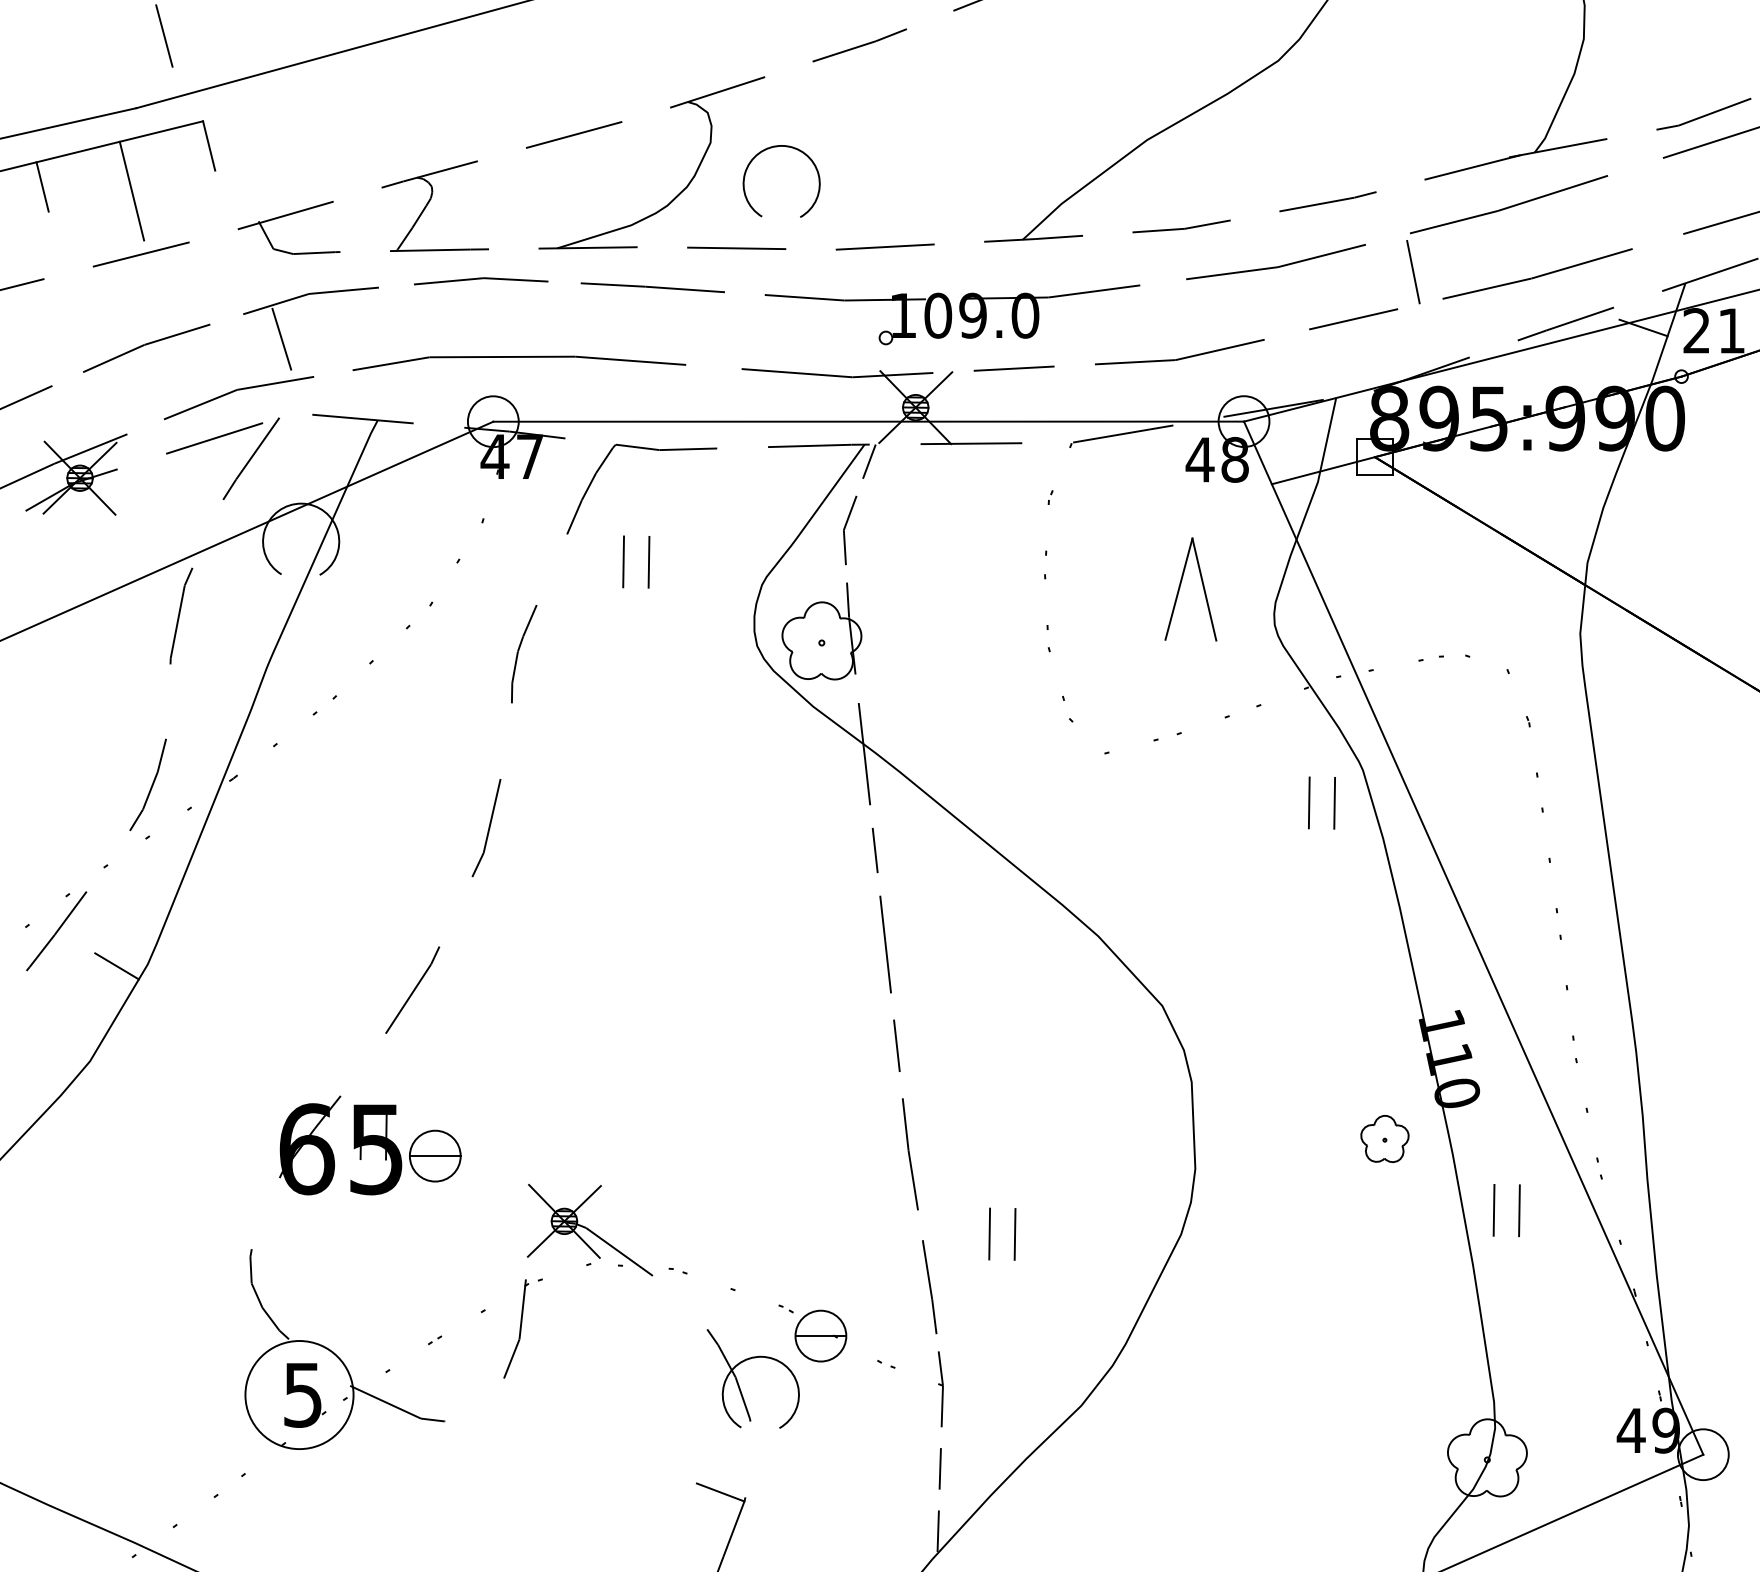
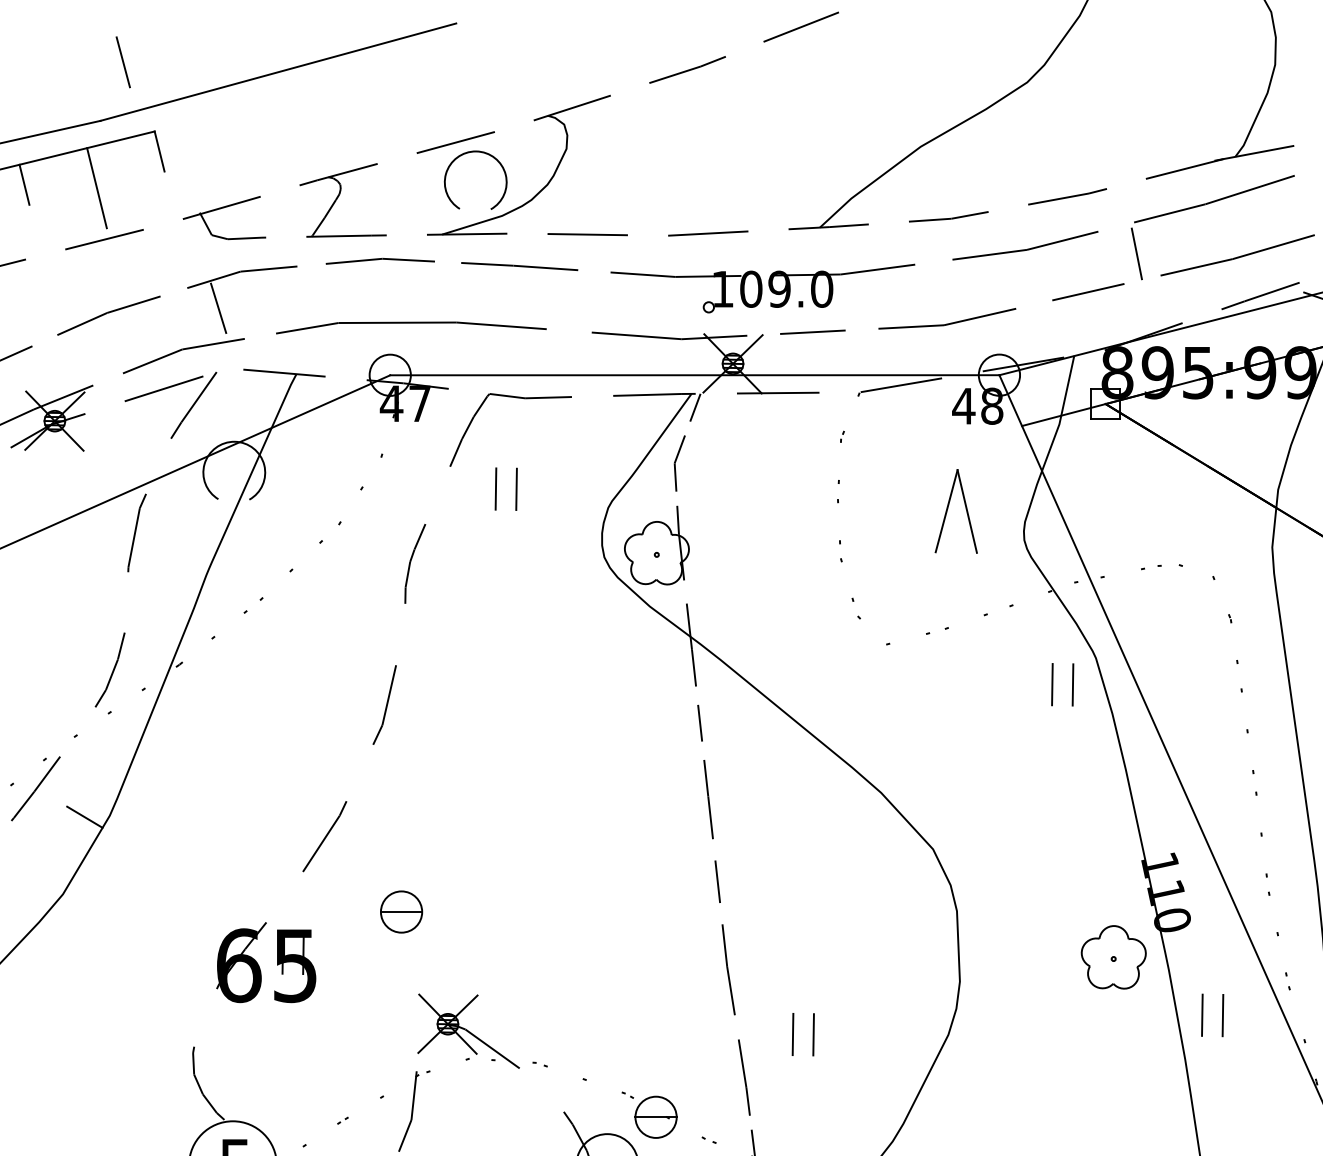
part: (777, 147) -> (472, 152), moved
part: (1384, 1138) -> (1113, 956), size x1.67
part: (435, 1155) -> (401, 911), moved

